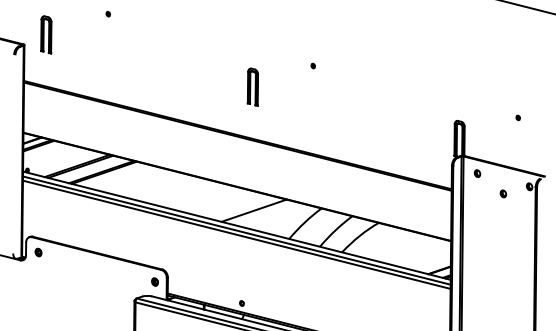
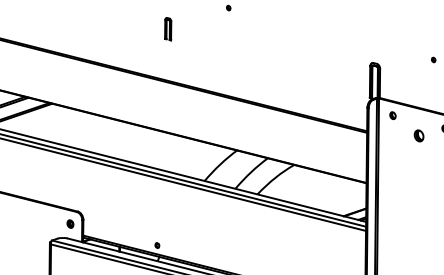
part: (252, 86) -> (167, 28), size x0.6
part: (502, 193) -> (417, 135), size x1.6
line: (253, 210) -> (168, 152), removed

